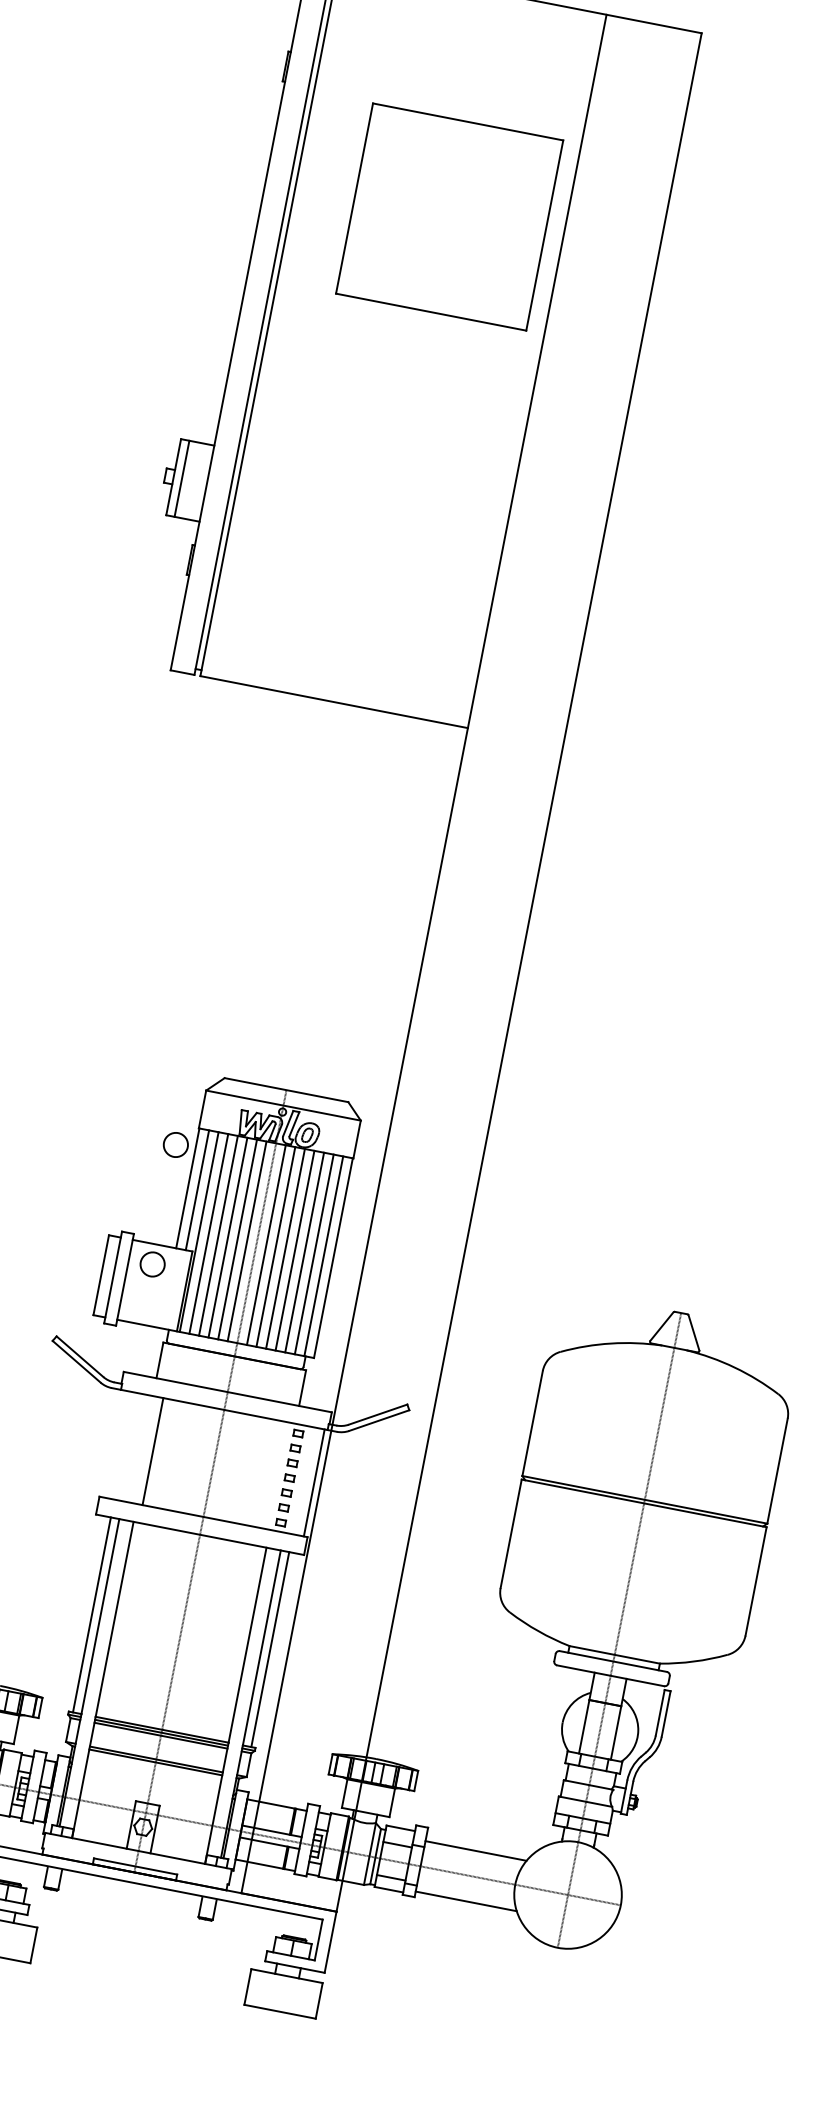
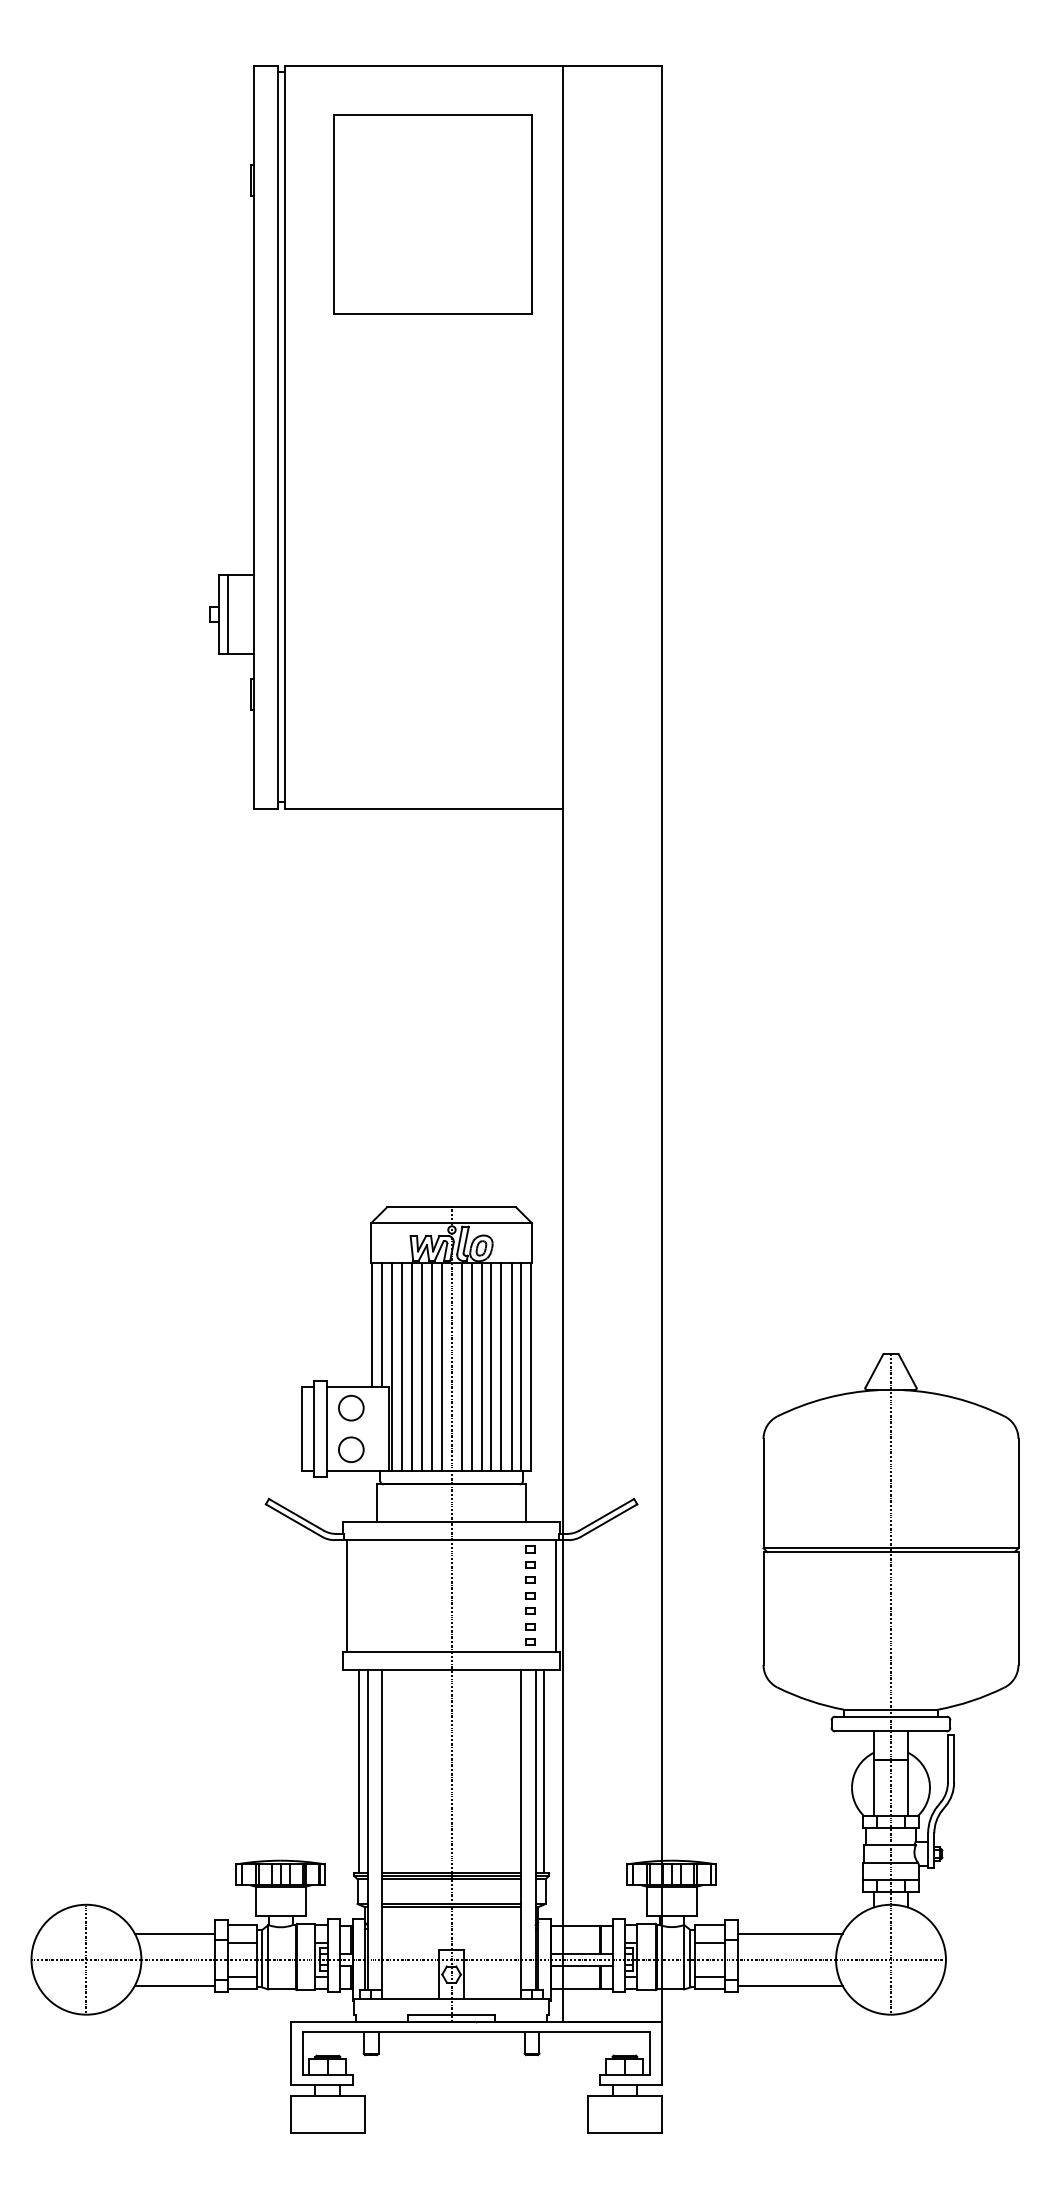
part: (449, 216) -> (432, 214), moved
circle: (176, 1144) -> (351, 1449), moved
line: (153, 1451) -> (347, 1595), moved

